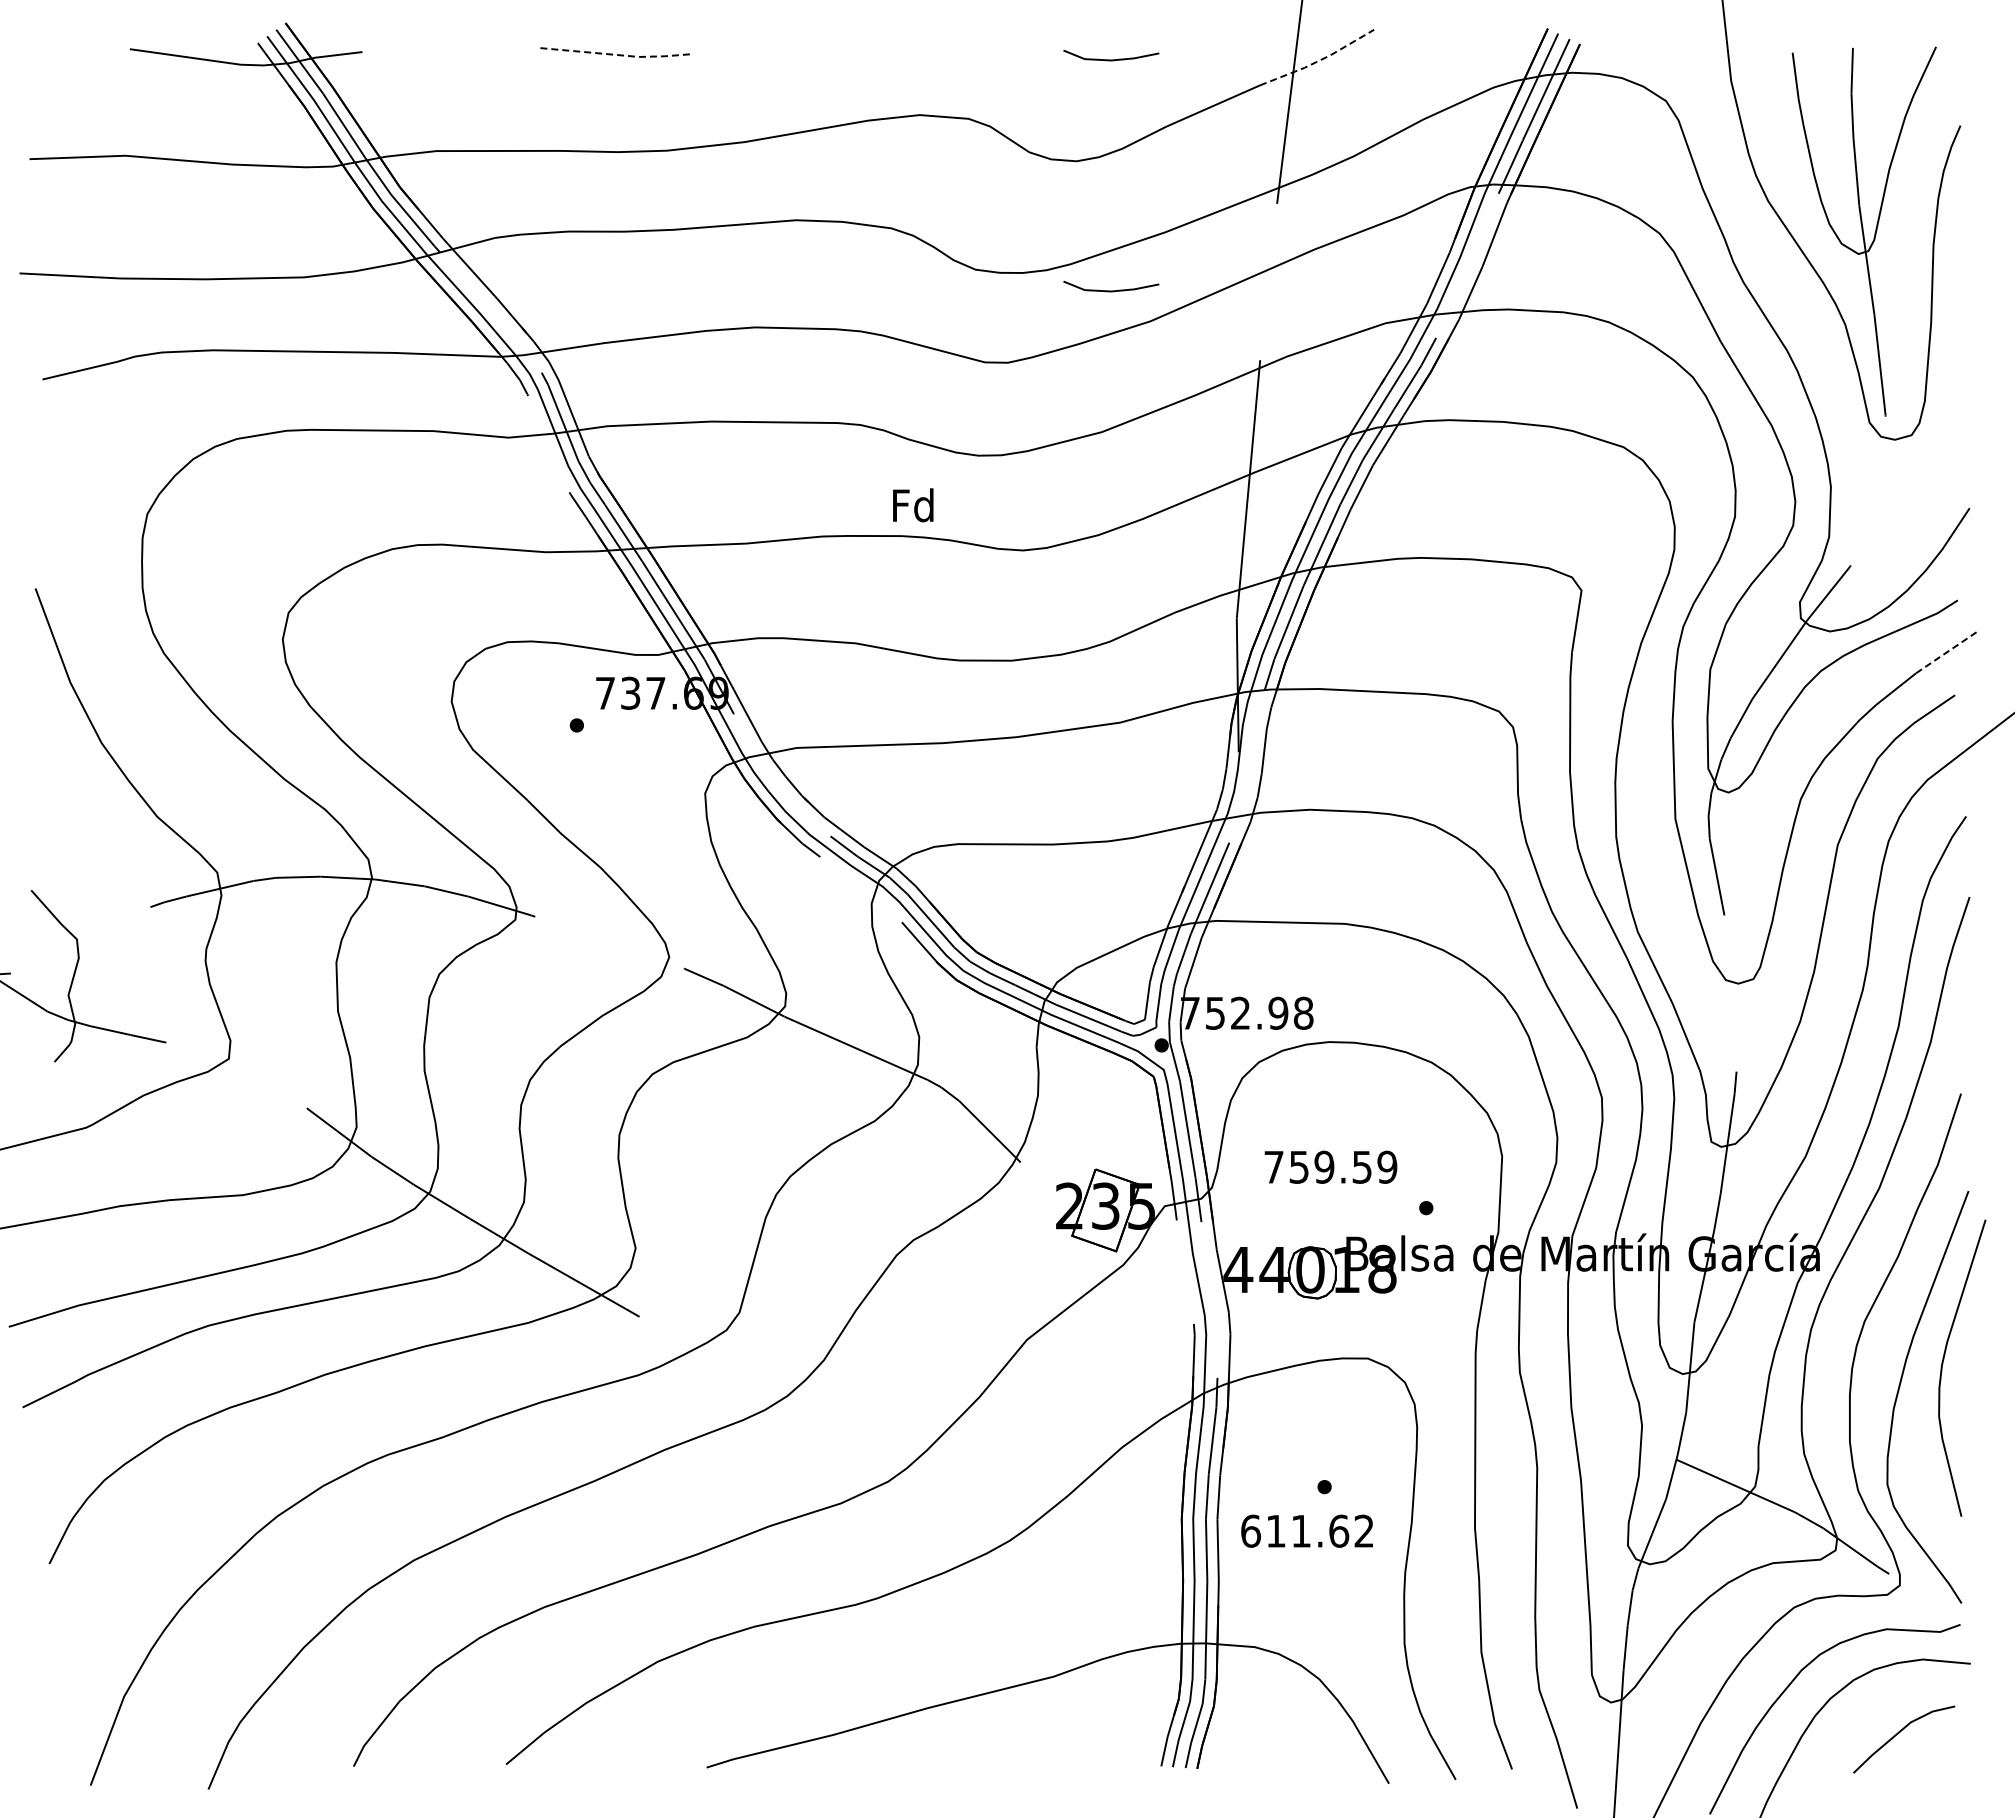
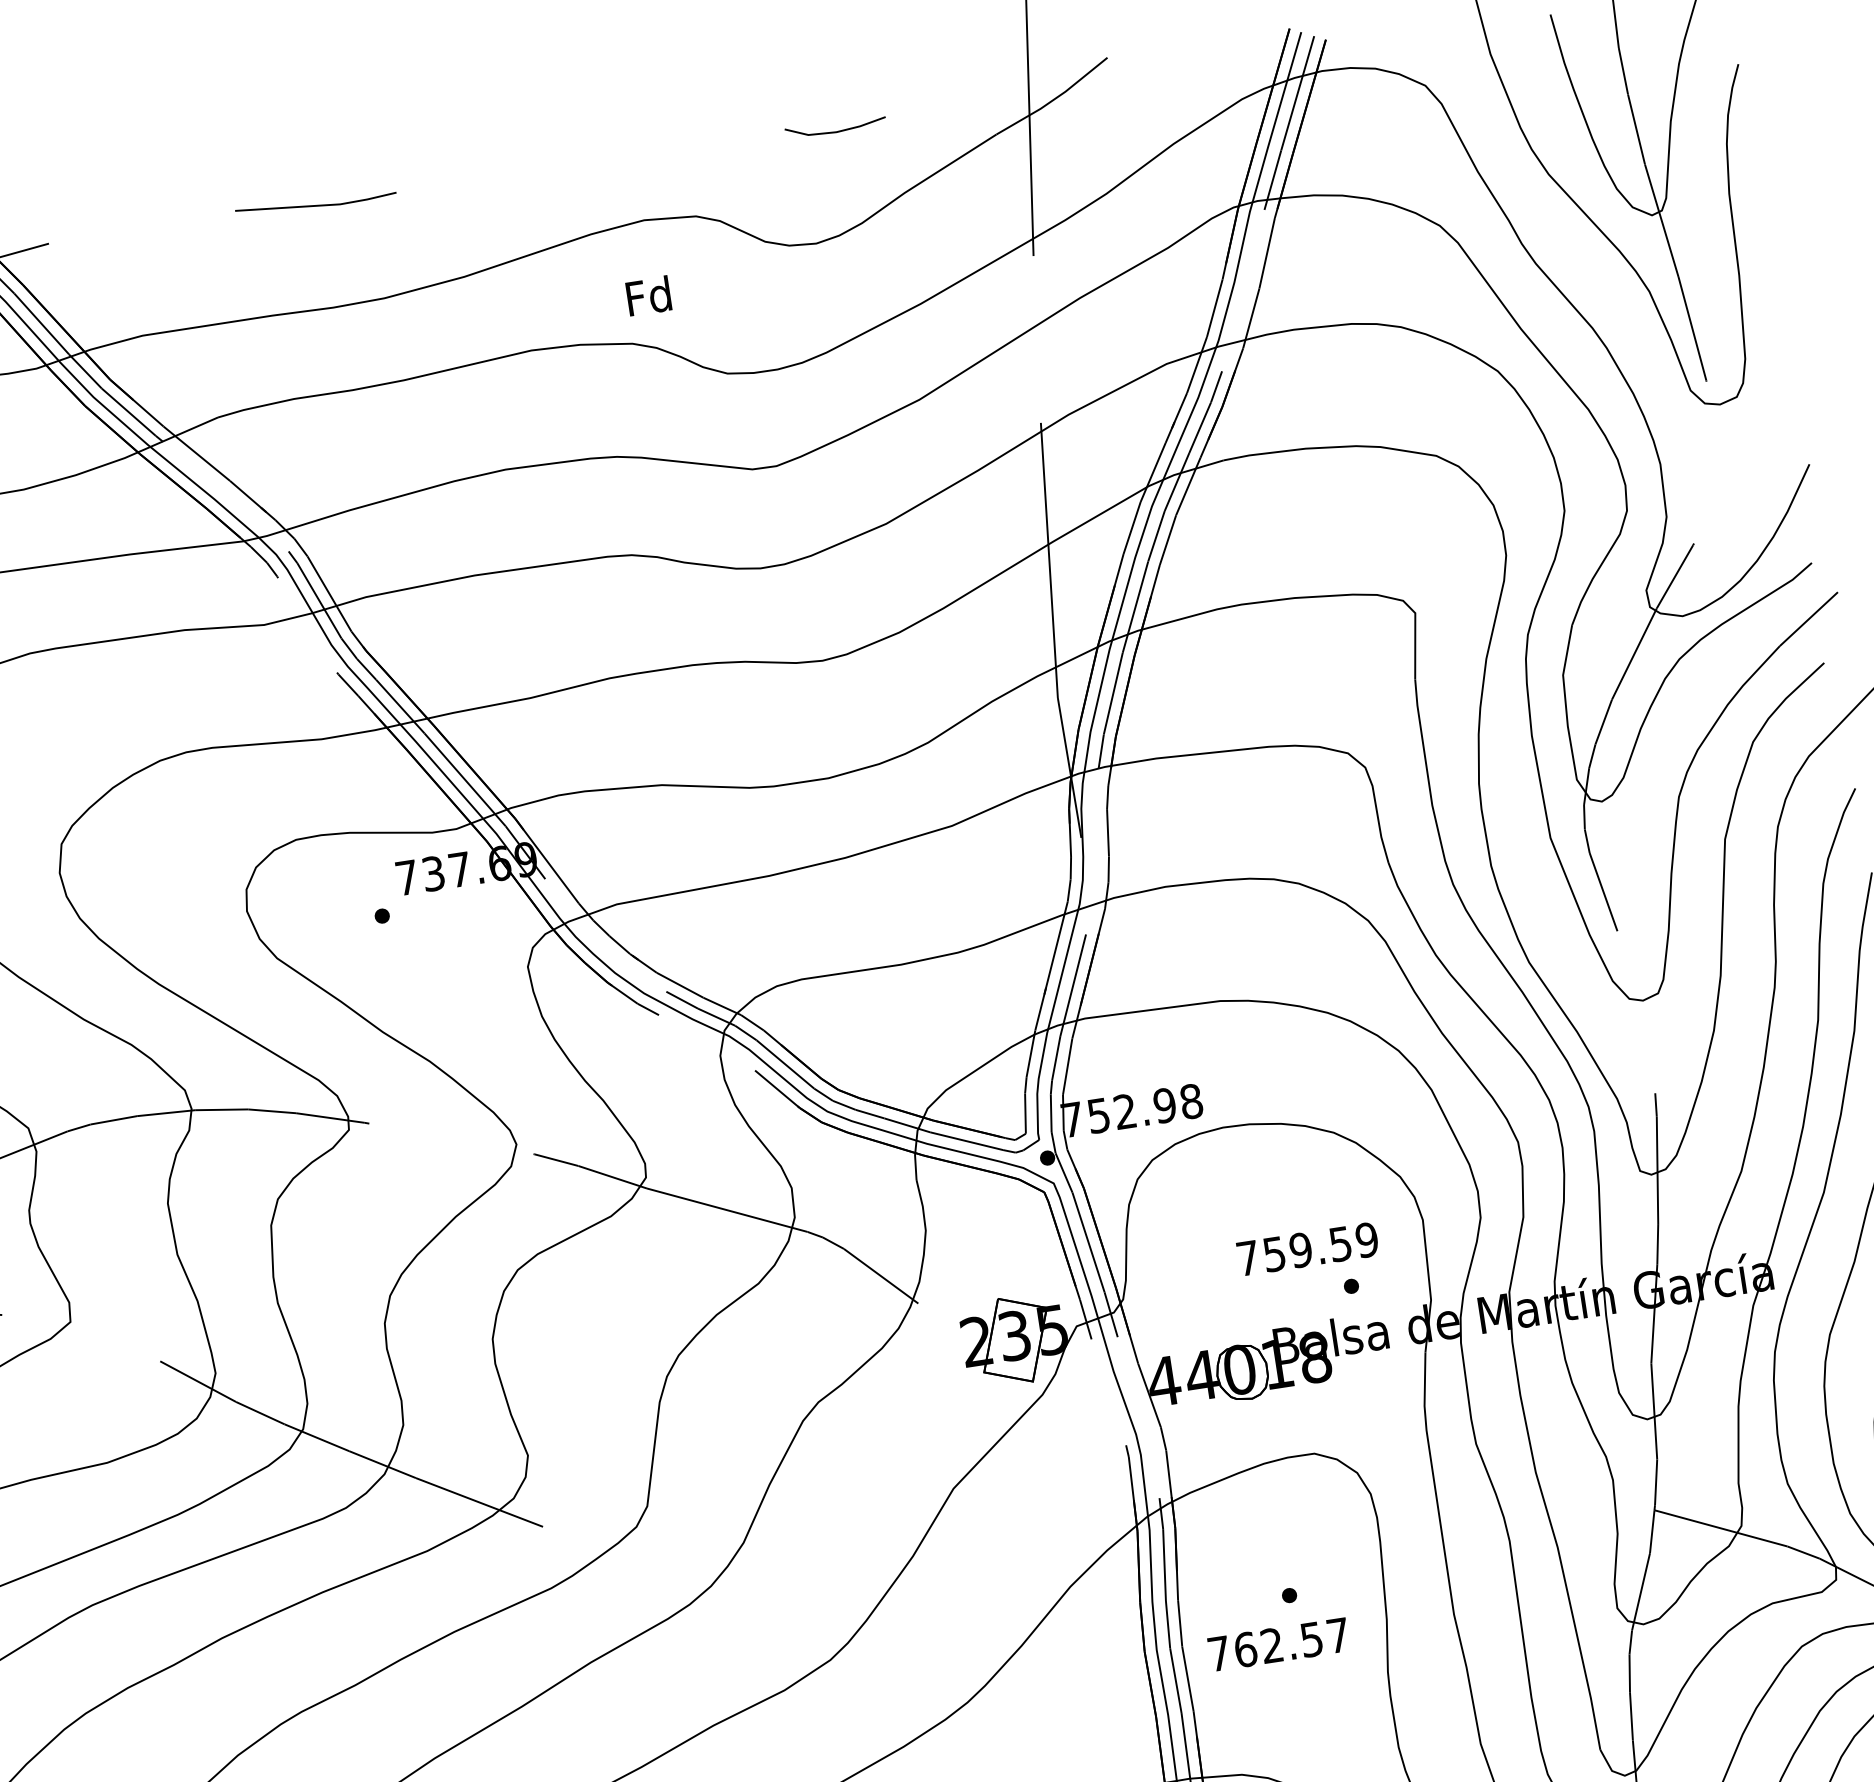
line: (618, 55) -> (318, 206), dashed -> solid
line: (1318, 60) -> (1053, 98), dashed -> solid
line: (1111, 290) -> (873, 373), removed
text: (913, 505) -> (649, 296), moved
line: (1947, 651) -> (1809, 618), dashed -> solid
text: (1330, 1166) -> (1307, 1248), moved
text: (1307, 1530) -> (1278, 1643), 611.62 -> 762.57

